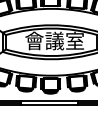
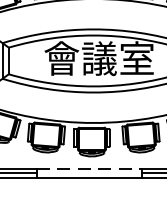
line: (49, 100) -> (89, 168), solid -> dashed

